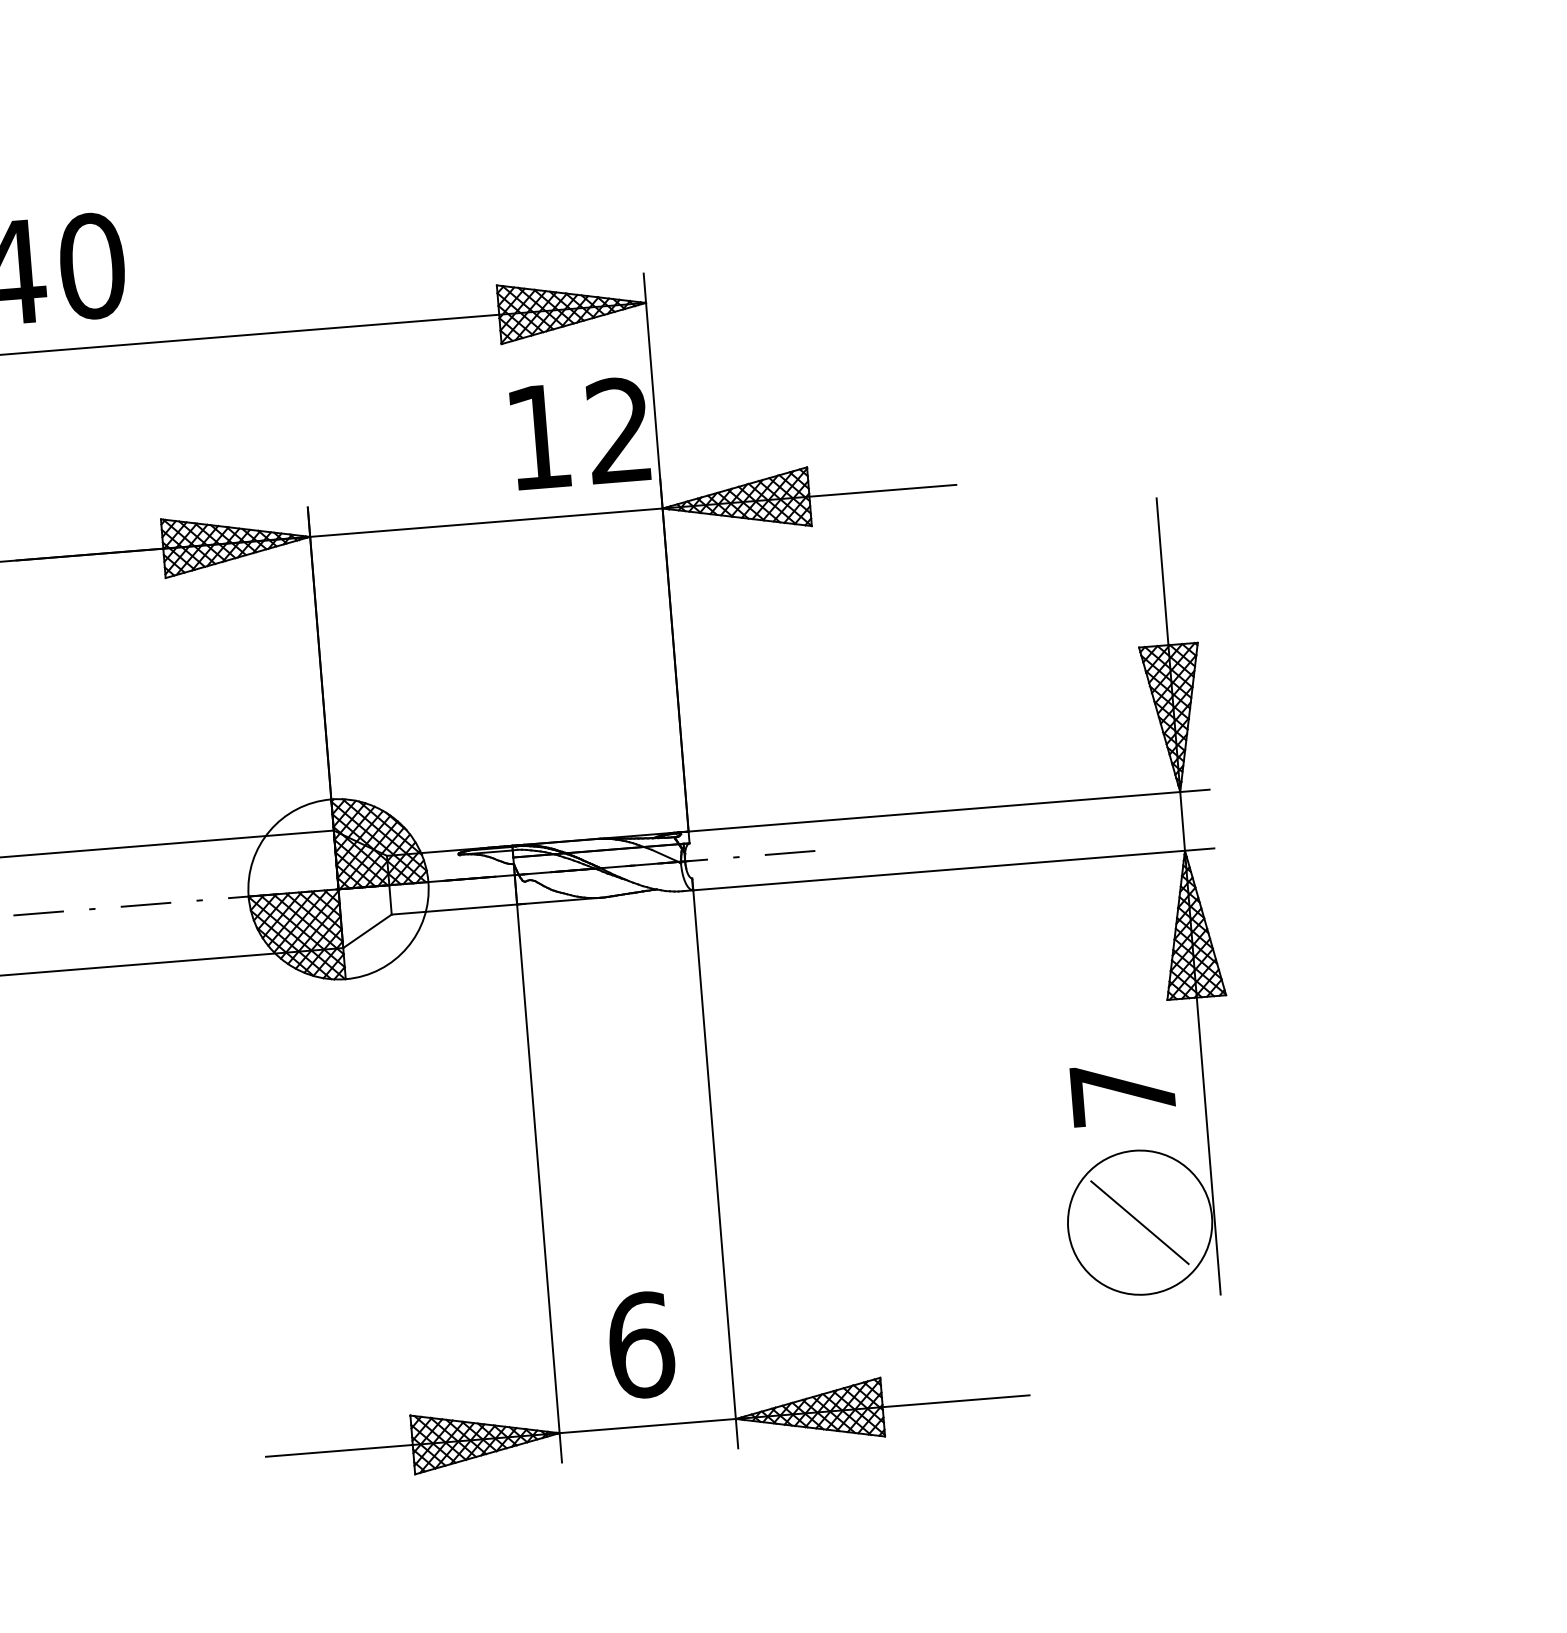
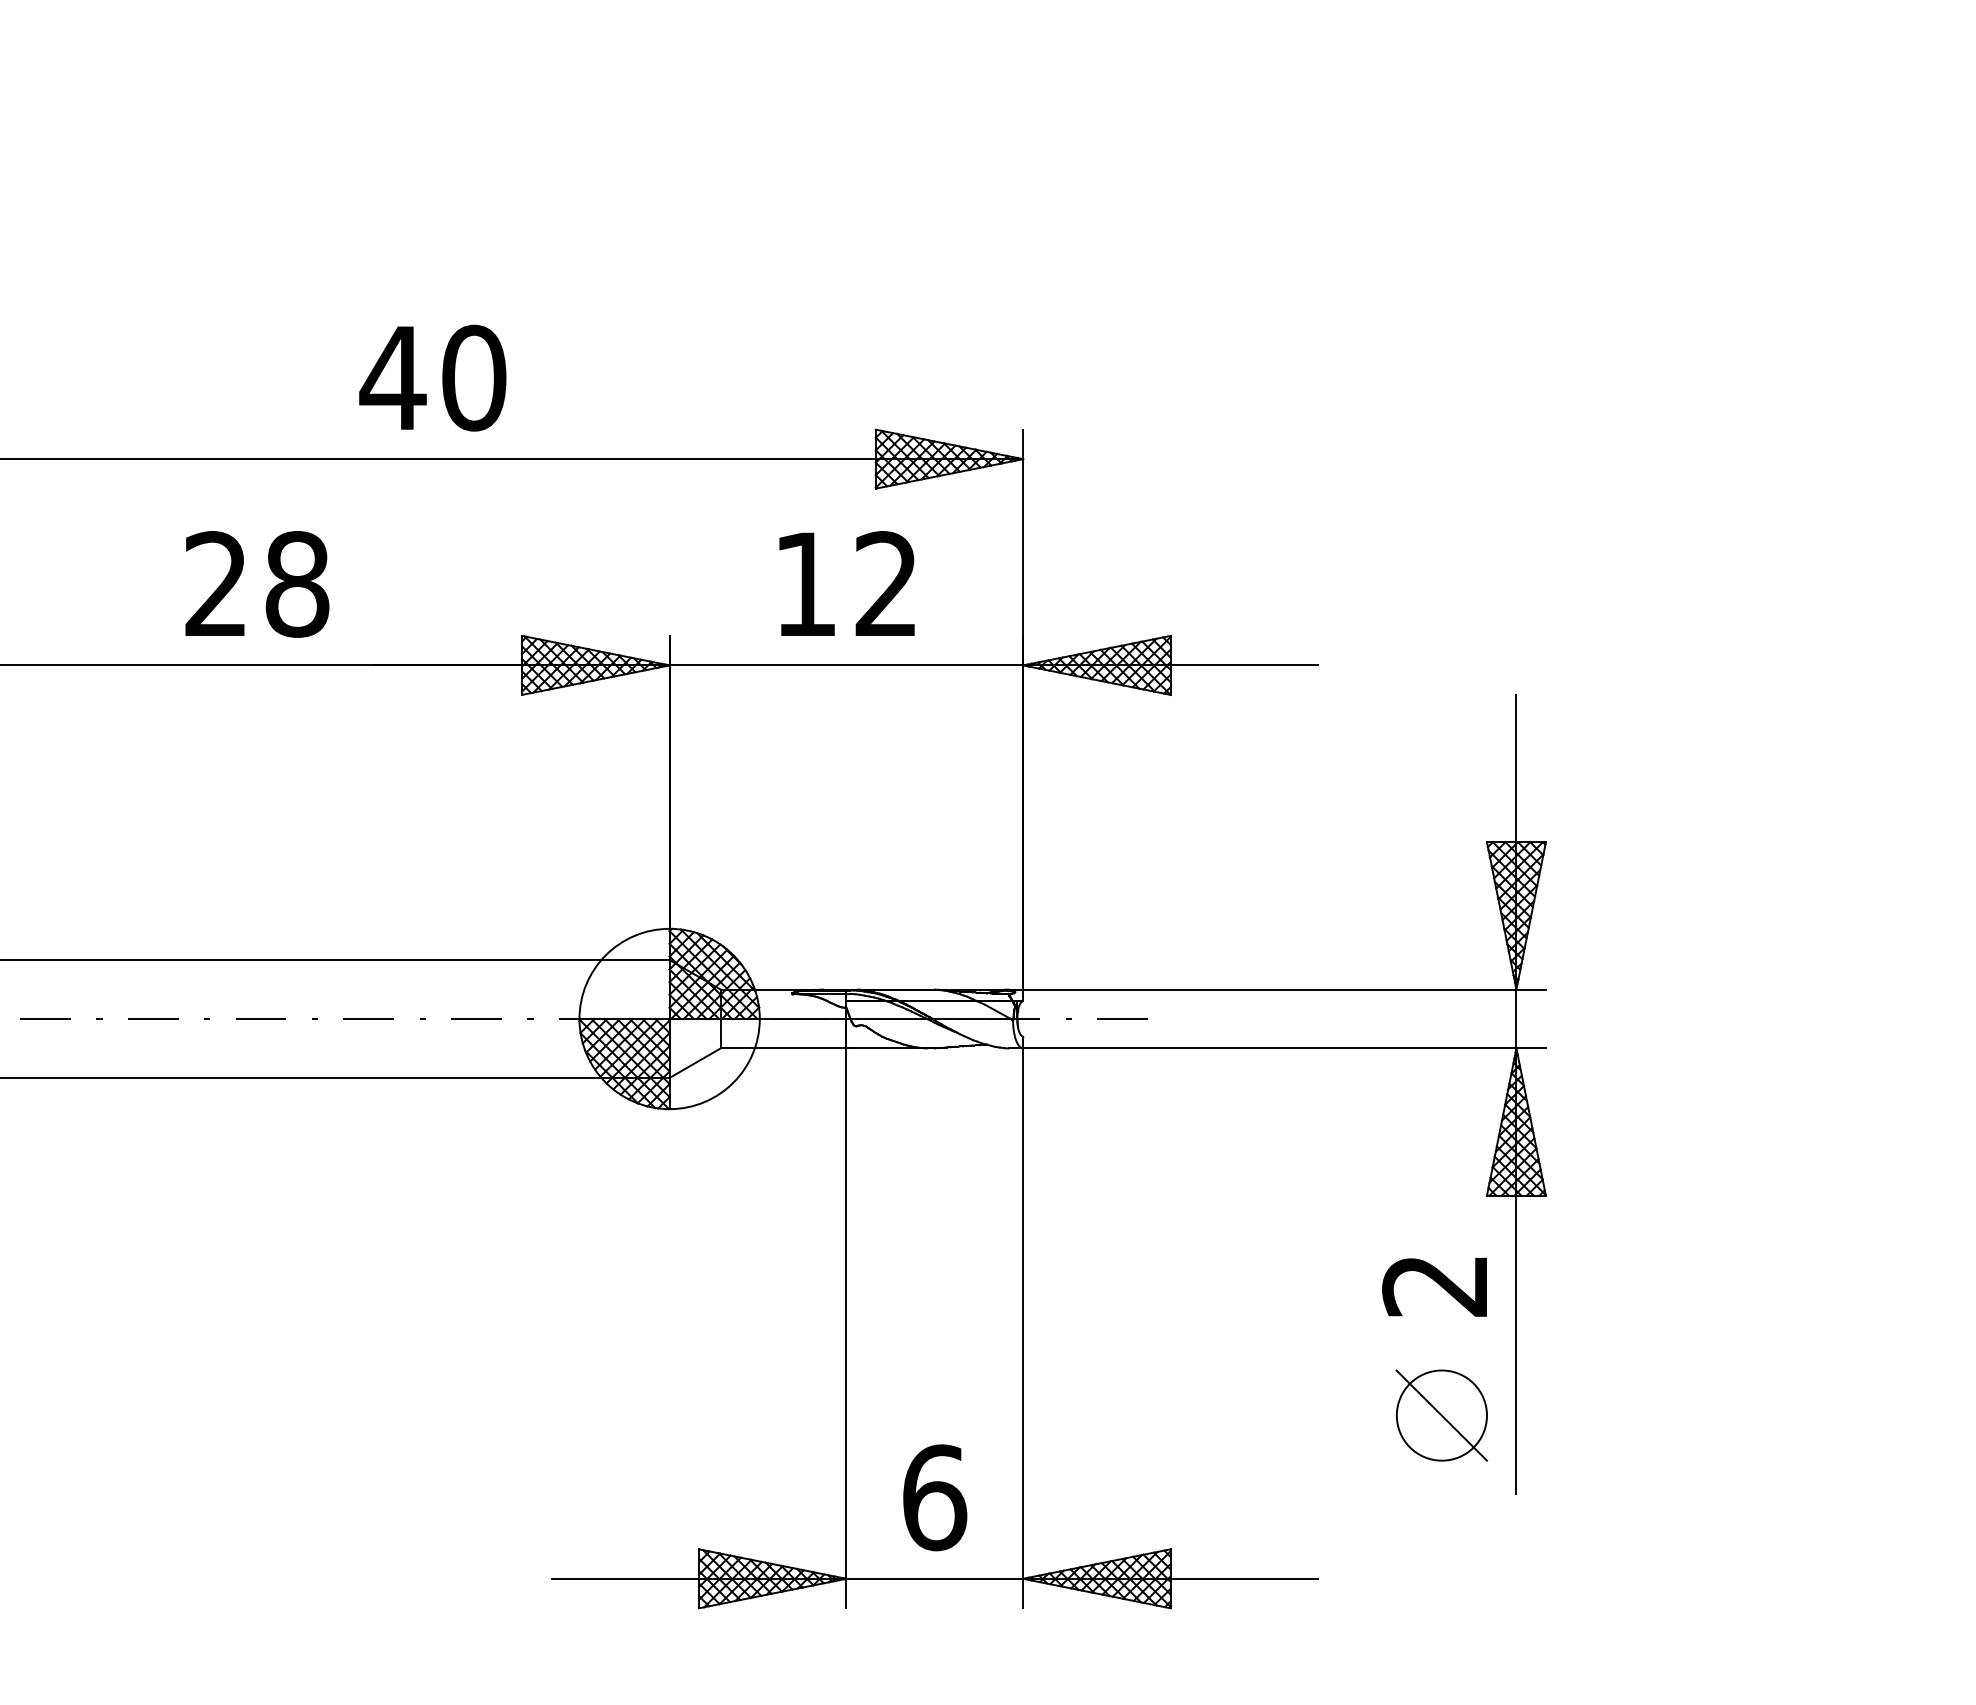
text: (579, 433) -> (846, 583), moved
text: (1122, 1094) -> (1434, 1286), 7 -> 2
circle: (1139, 1222) -> (1441, 1415), size x0.62

